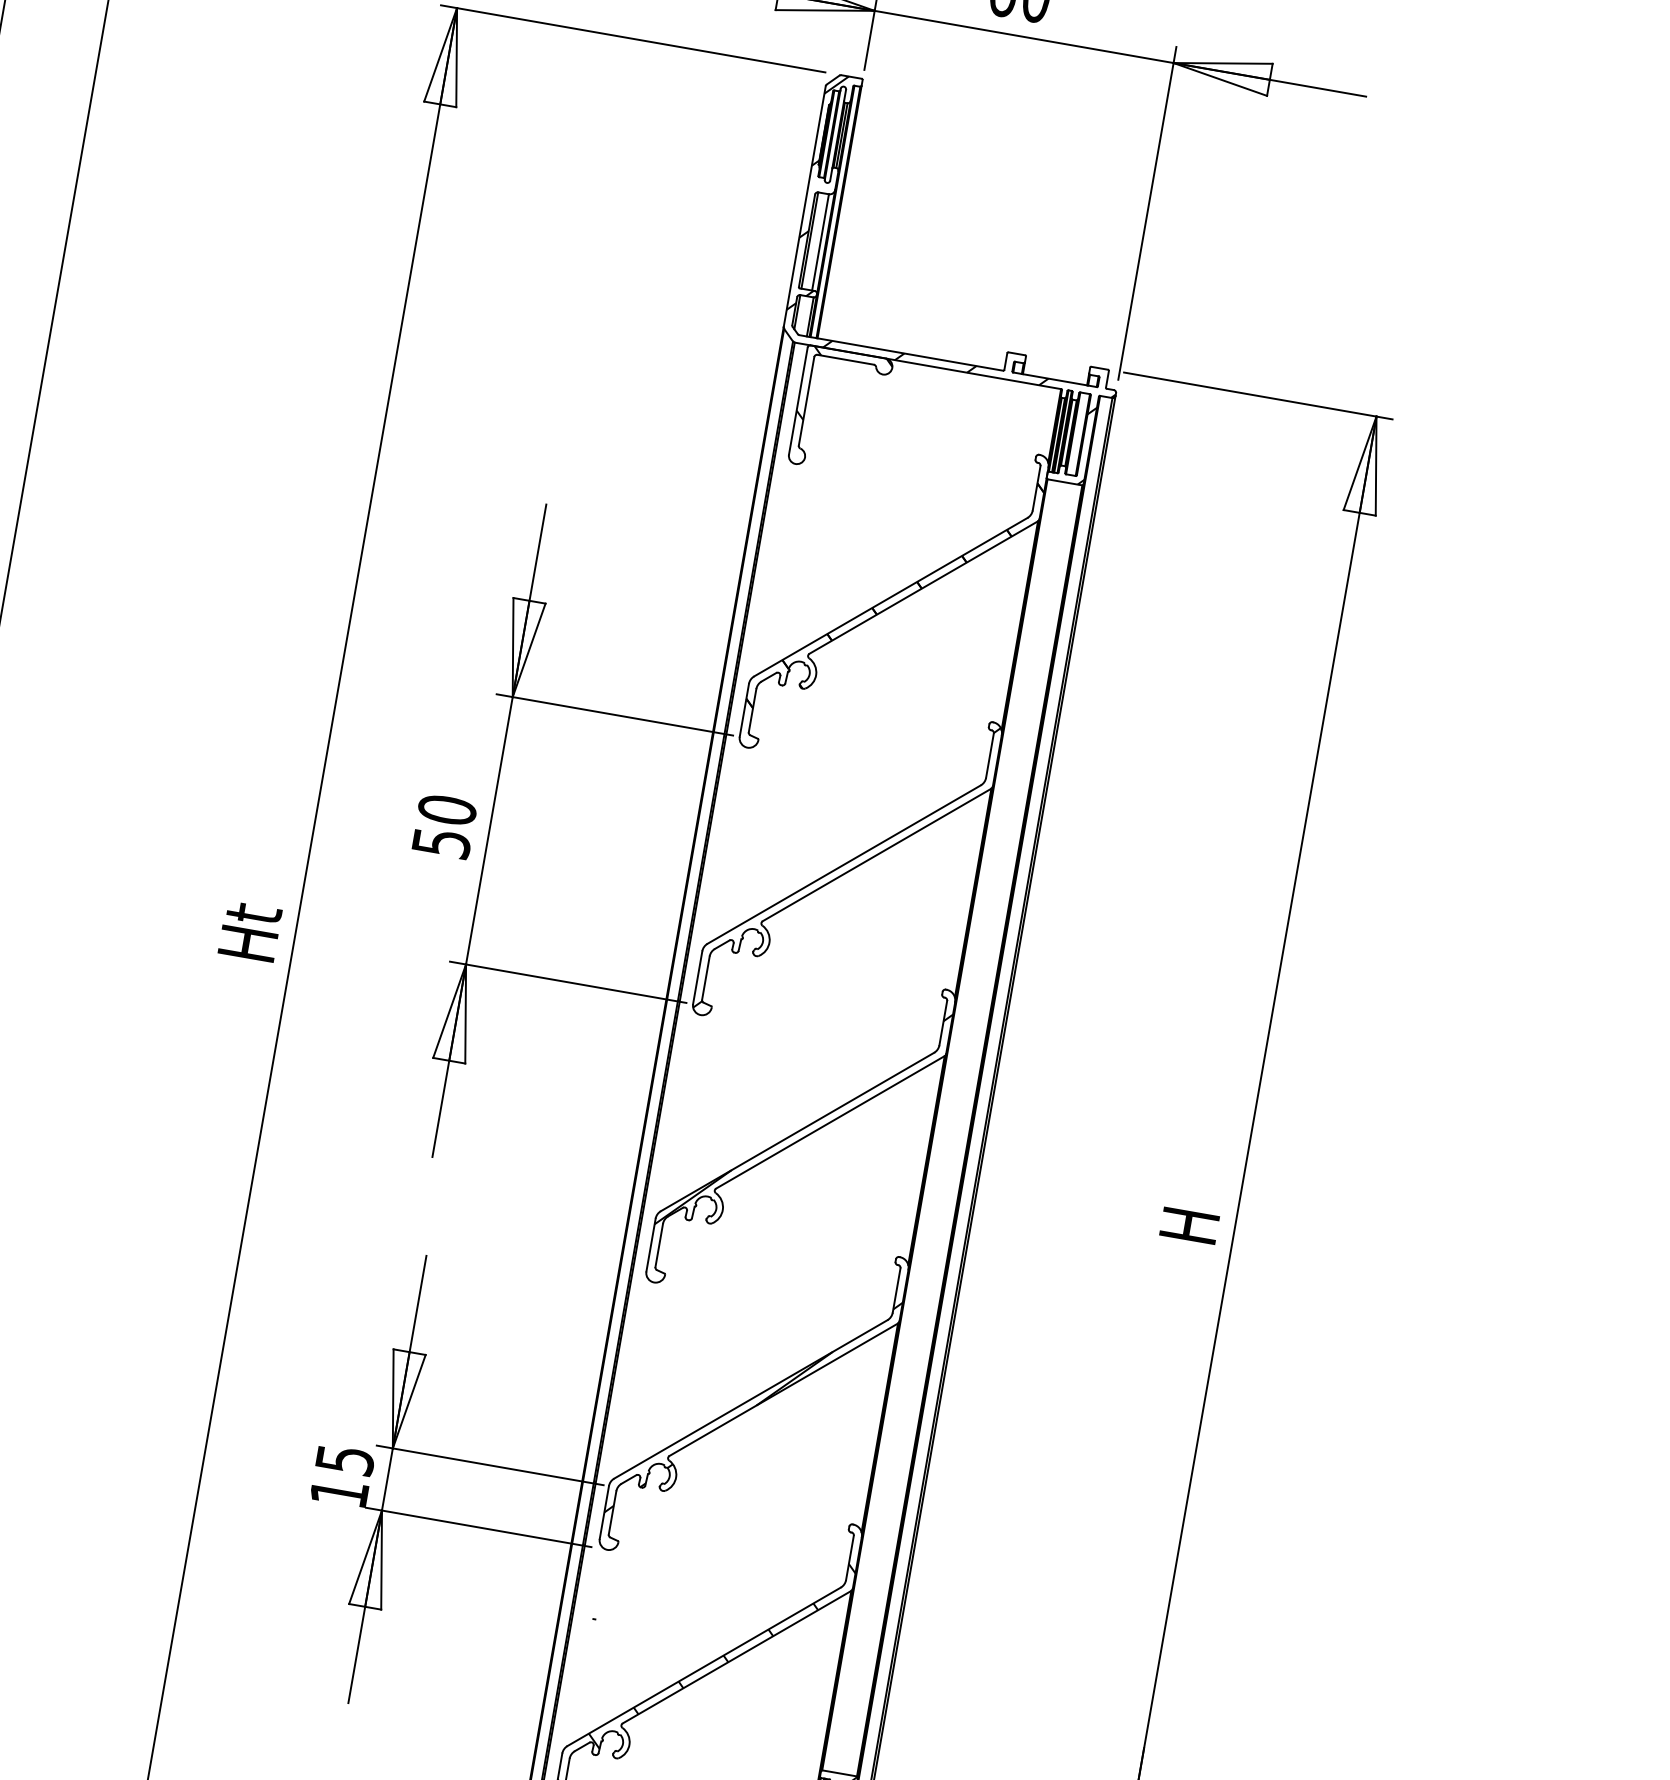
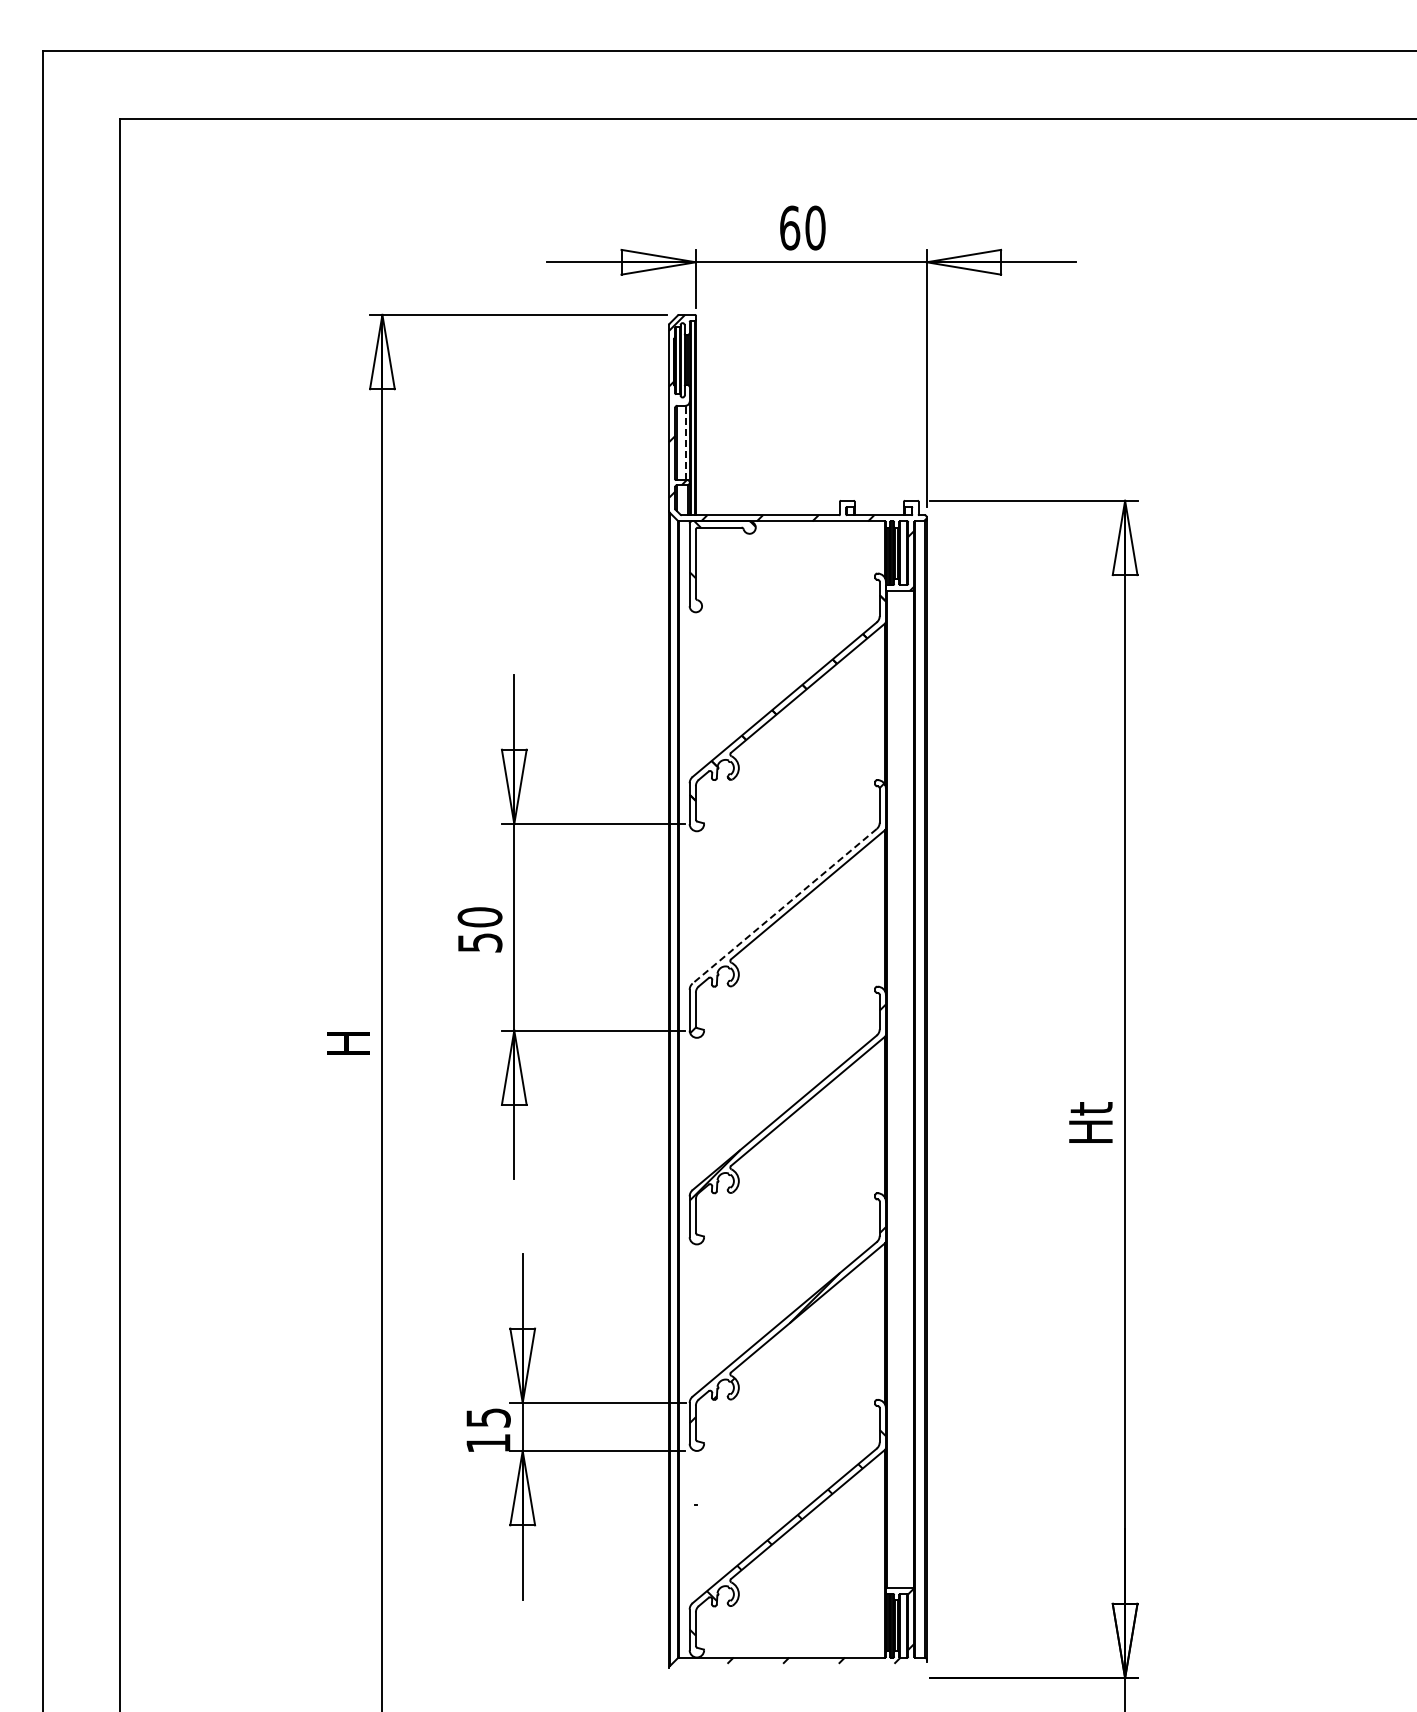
line: (820, 241) -> (685, 442), solid -> dashed
line: (843, 864) -> (784, 906), solid -> dashed
text: (249, 930) -> (347, 1033), Ht -> H
text: (1191, 1213) -> (1090, 1122), H -> Ht

